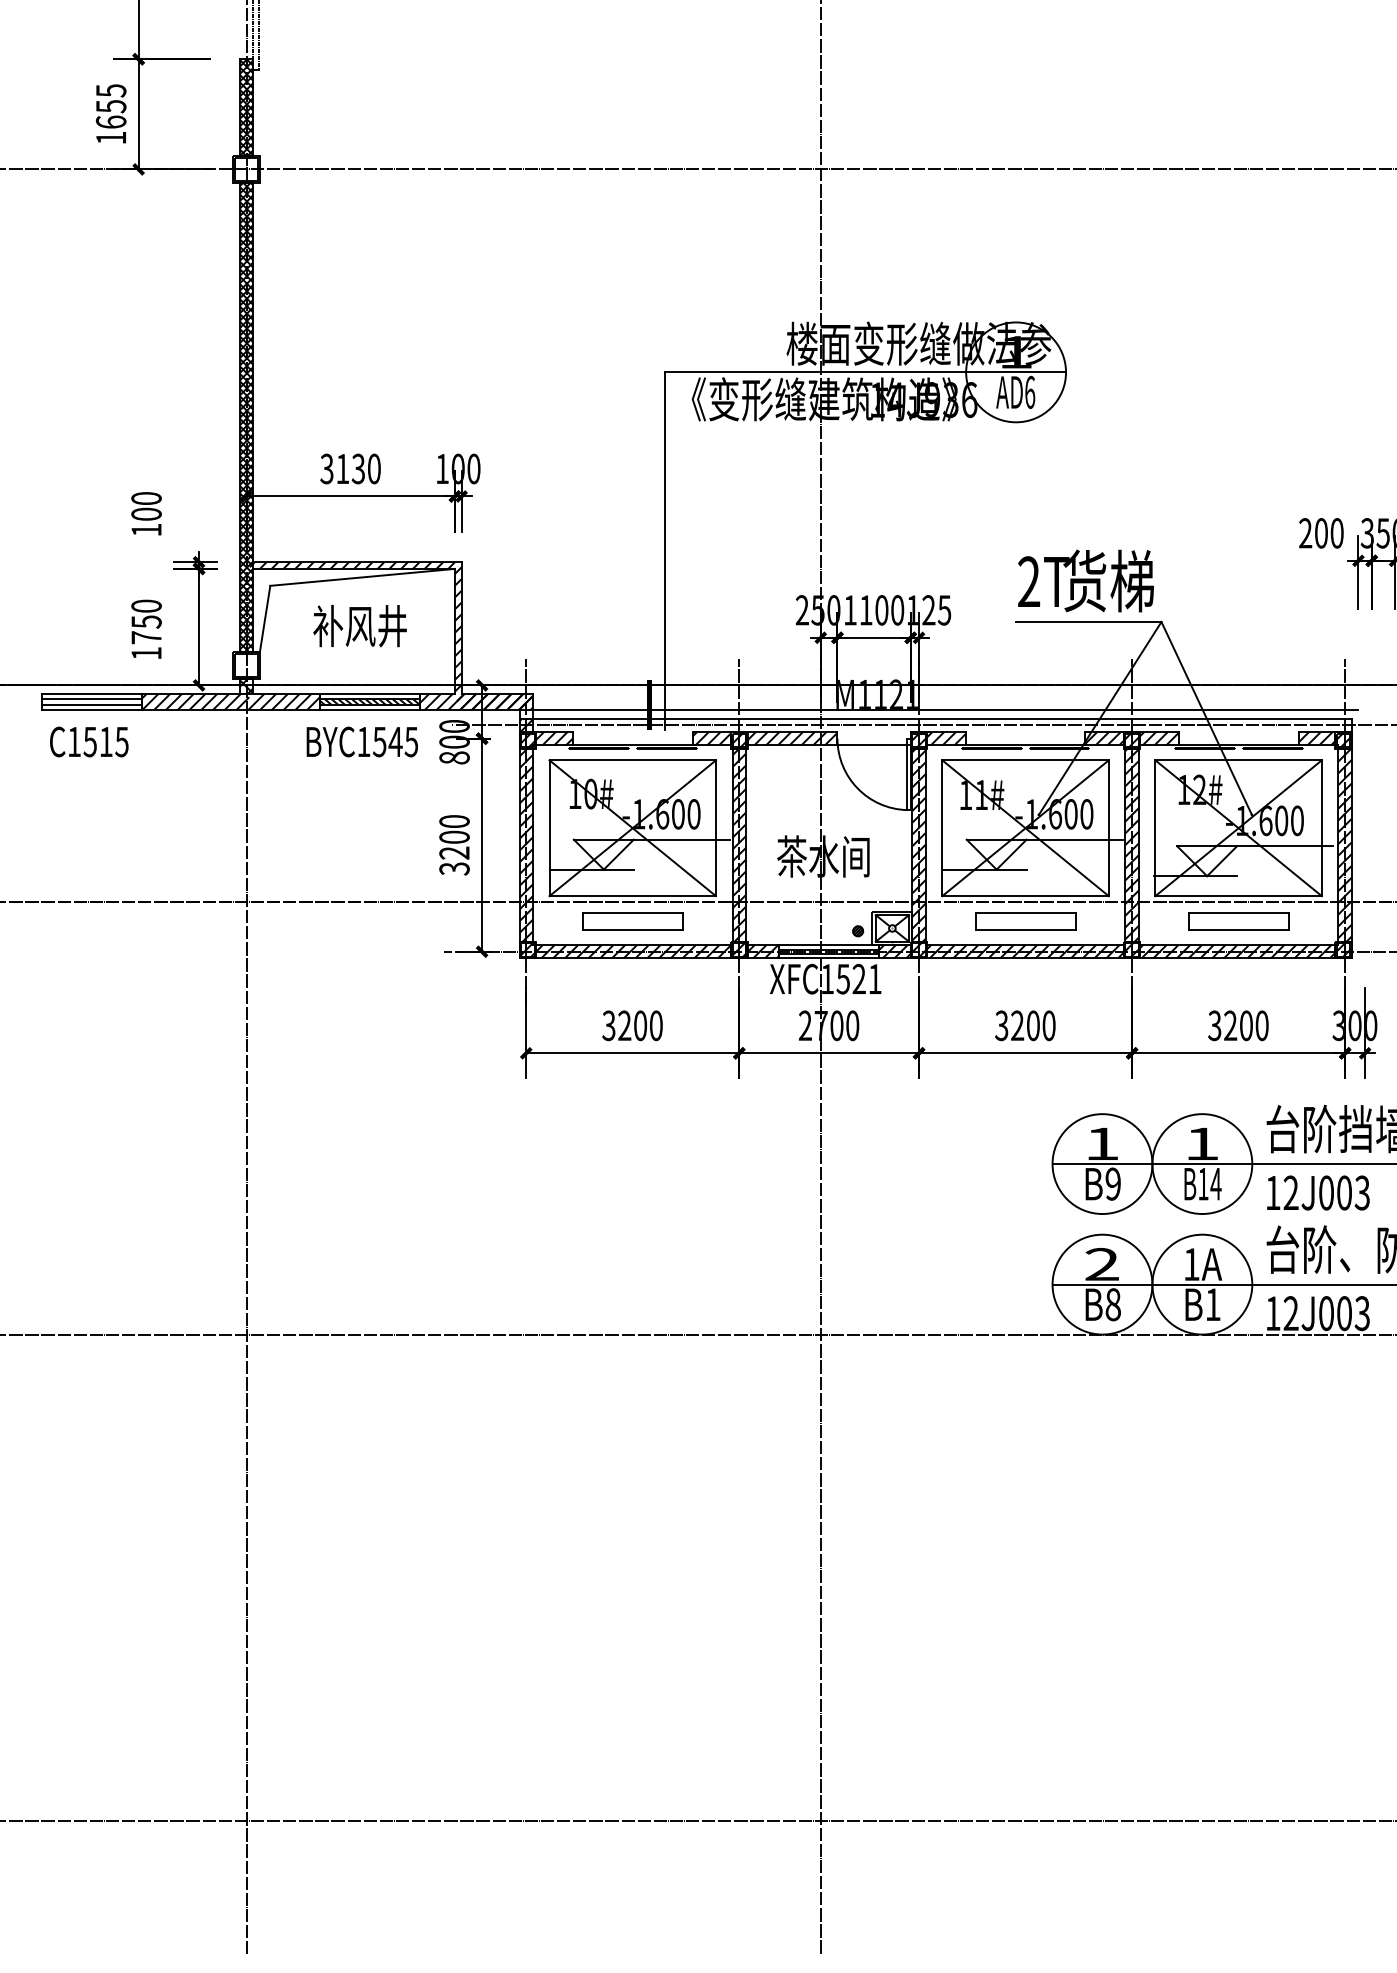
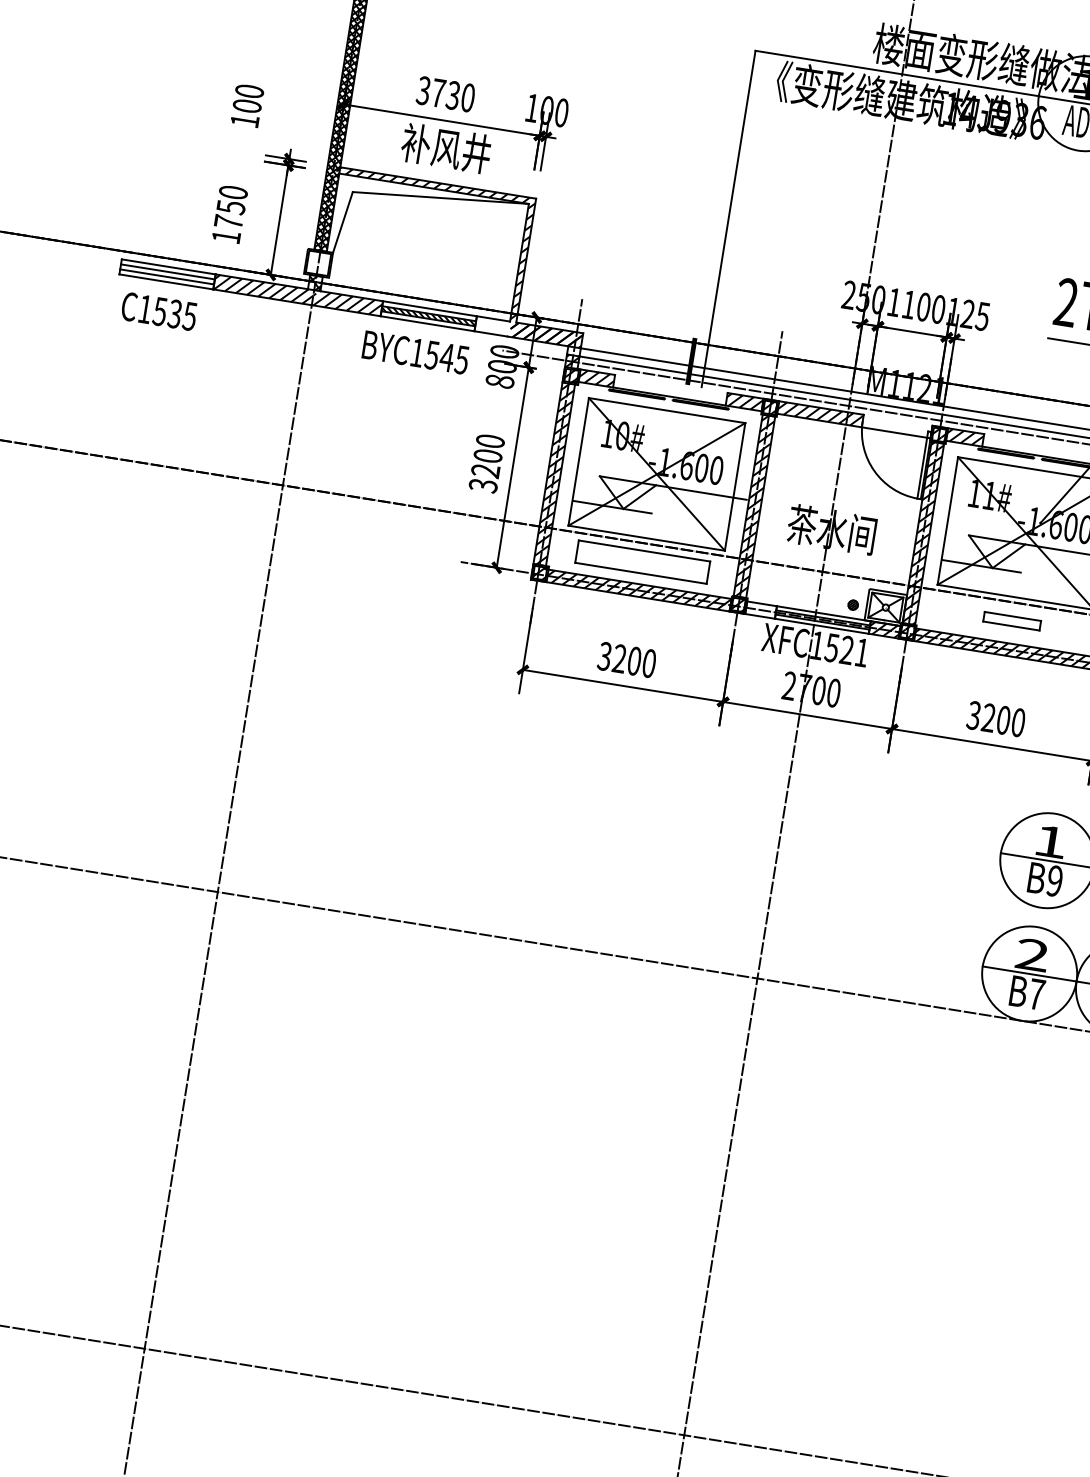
text: (342, 468) -> (438, 92), 3130 -> 3730
text: (359, 625) -> (445, 147), moved
hatch: (437, 702) -> (492, 326), removed
text: (105, 741) -> (174, 313), C1515 -> C1535
part: (632, 921) -> (642, 561), size x1.4
part: (1025, 921) -> (1011, 621), size x0.6
hatch: (763, 951) -> (761, 609), removed
text: (1112, 1304) -> (1036, 994), B8 -> B7

